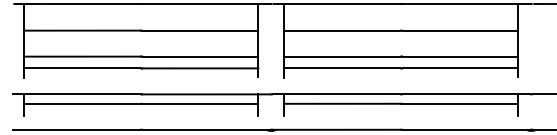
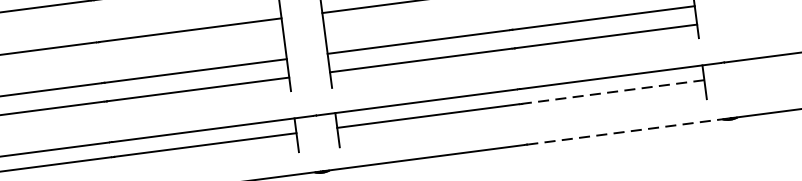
line: (460, 103) -> (613, 91), solid -> dashed
line: (466, 129) -> (628, 131), solid -> dashed

